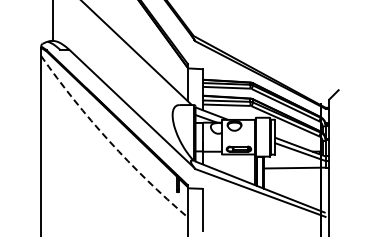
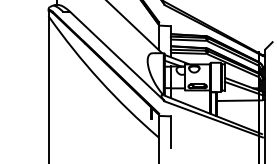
arc: (109, 141) -> (100, 80), dashed -> solid

